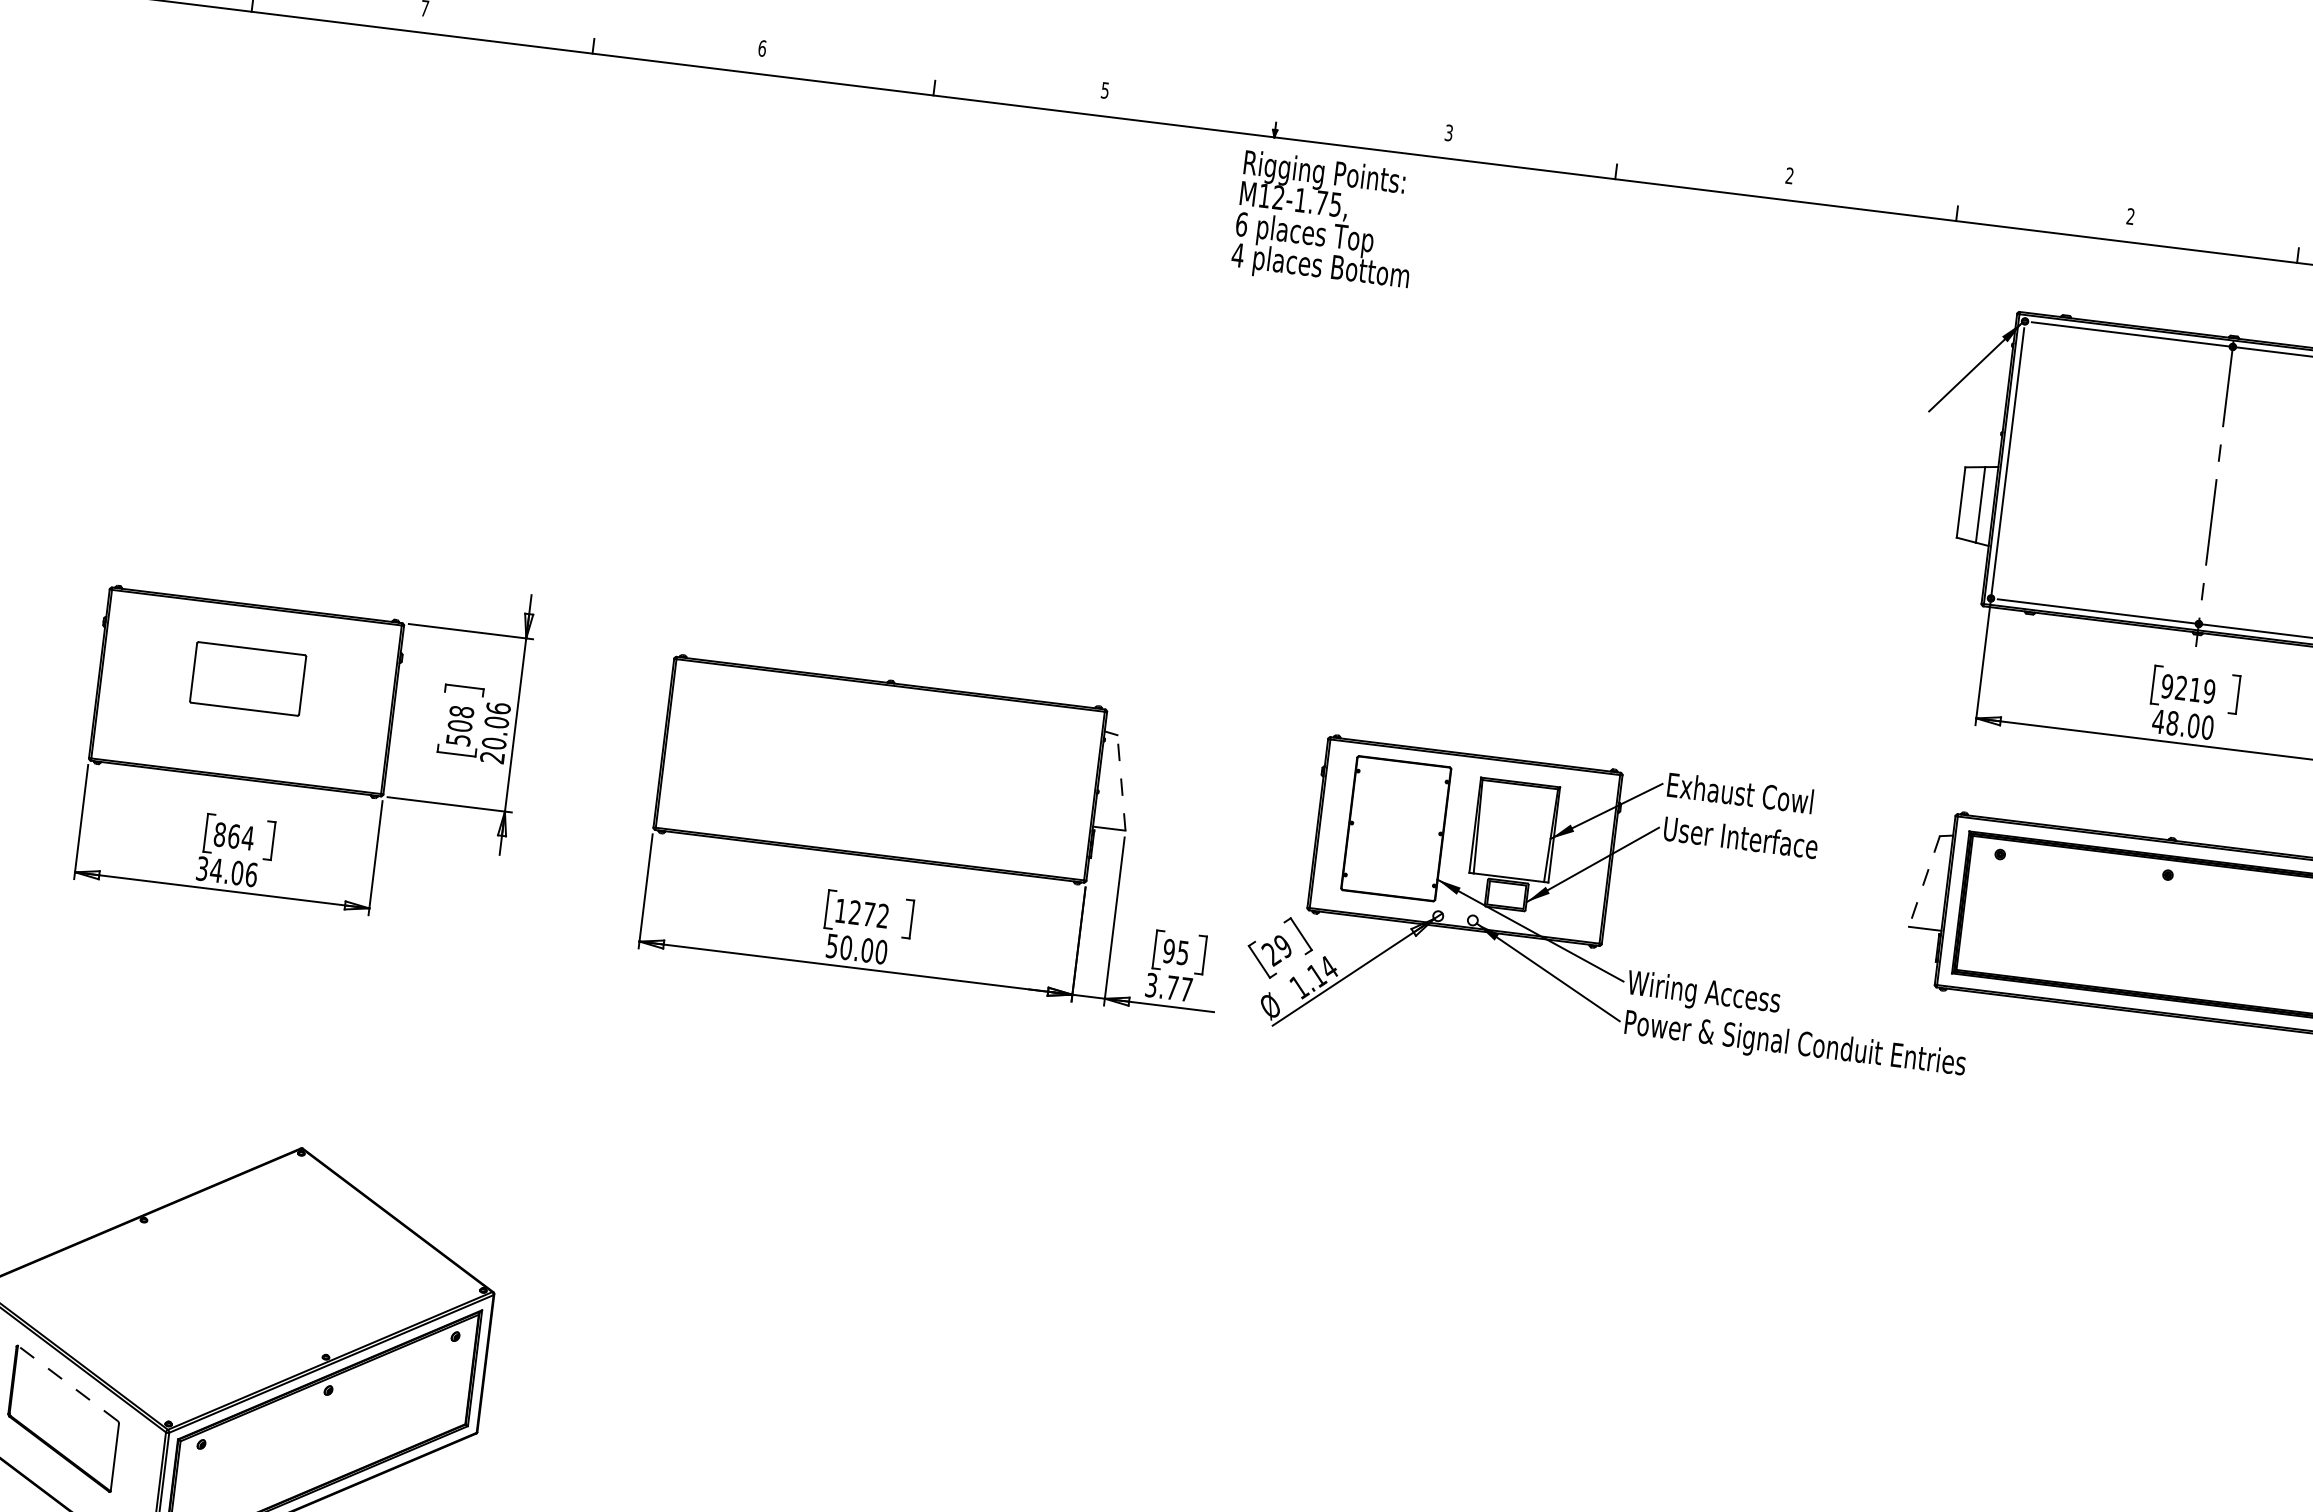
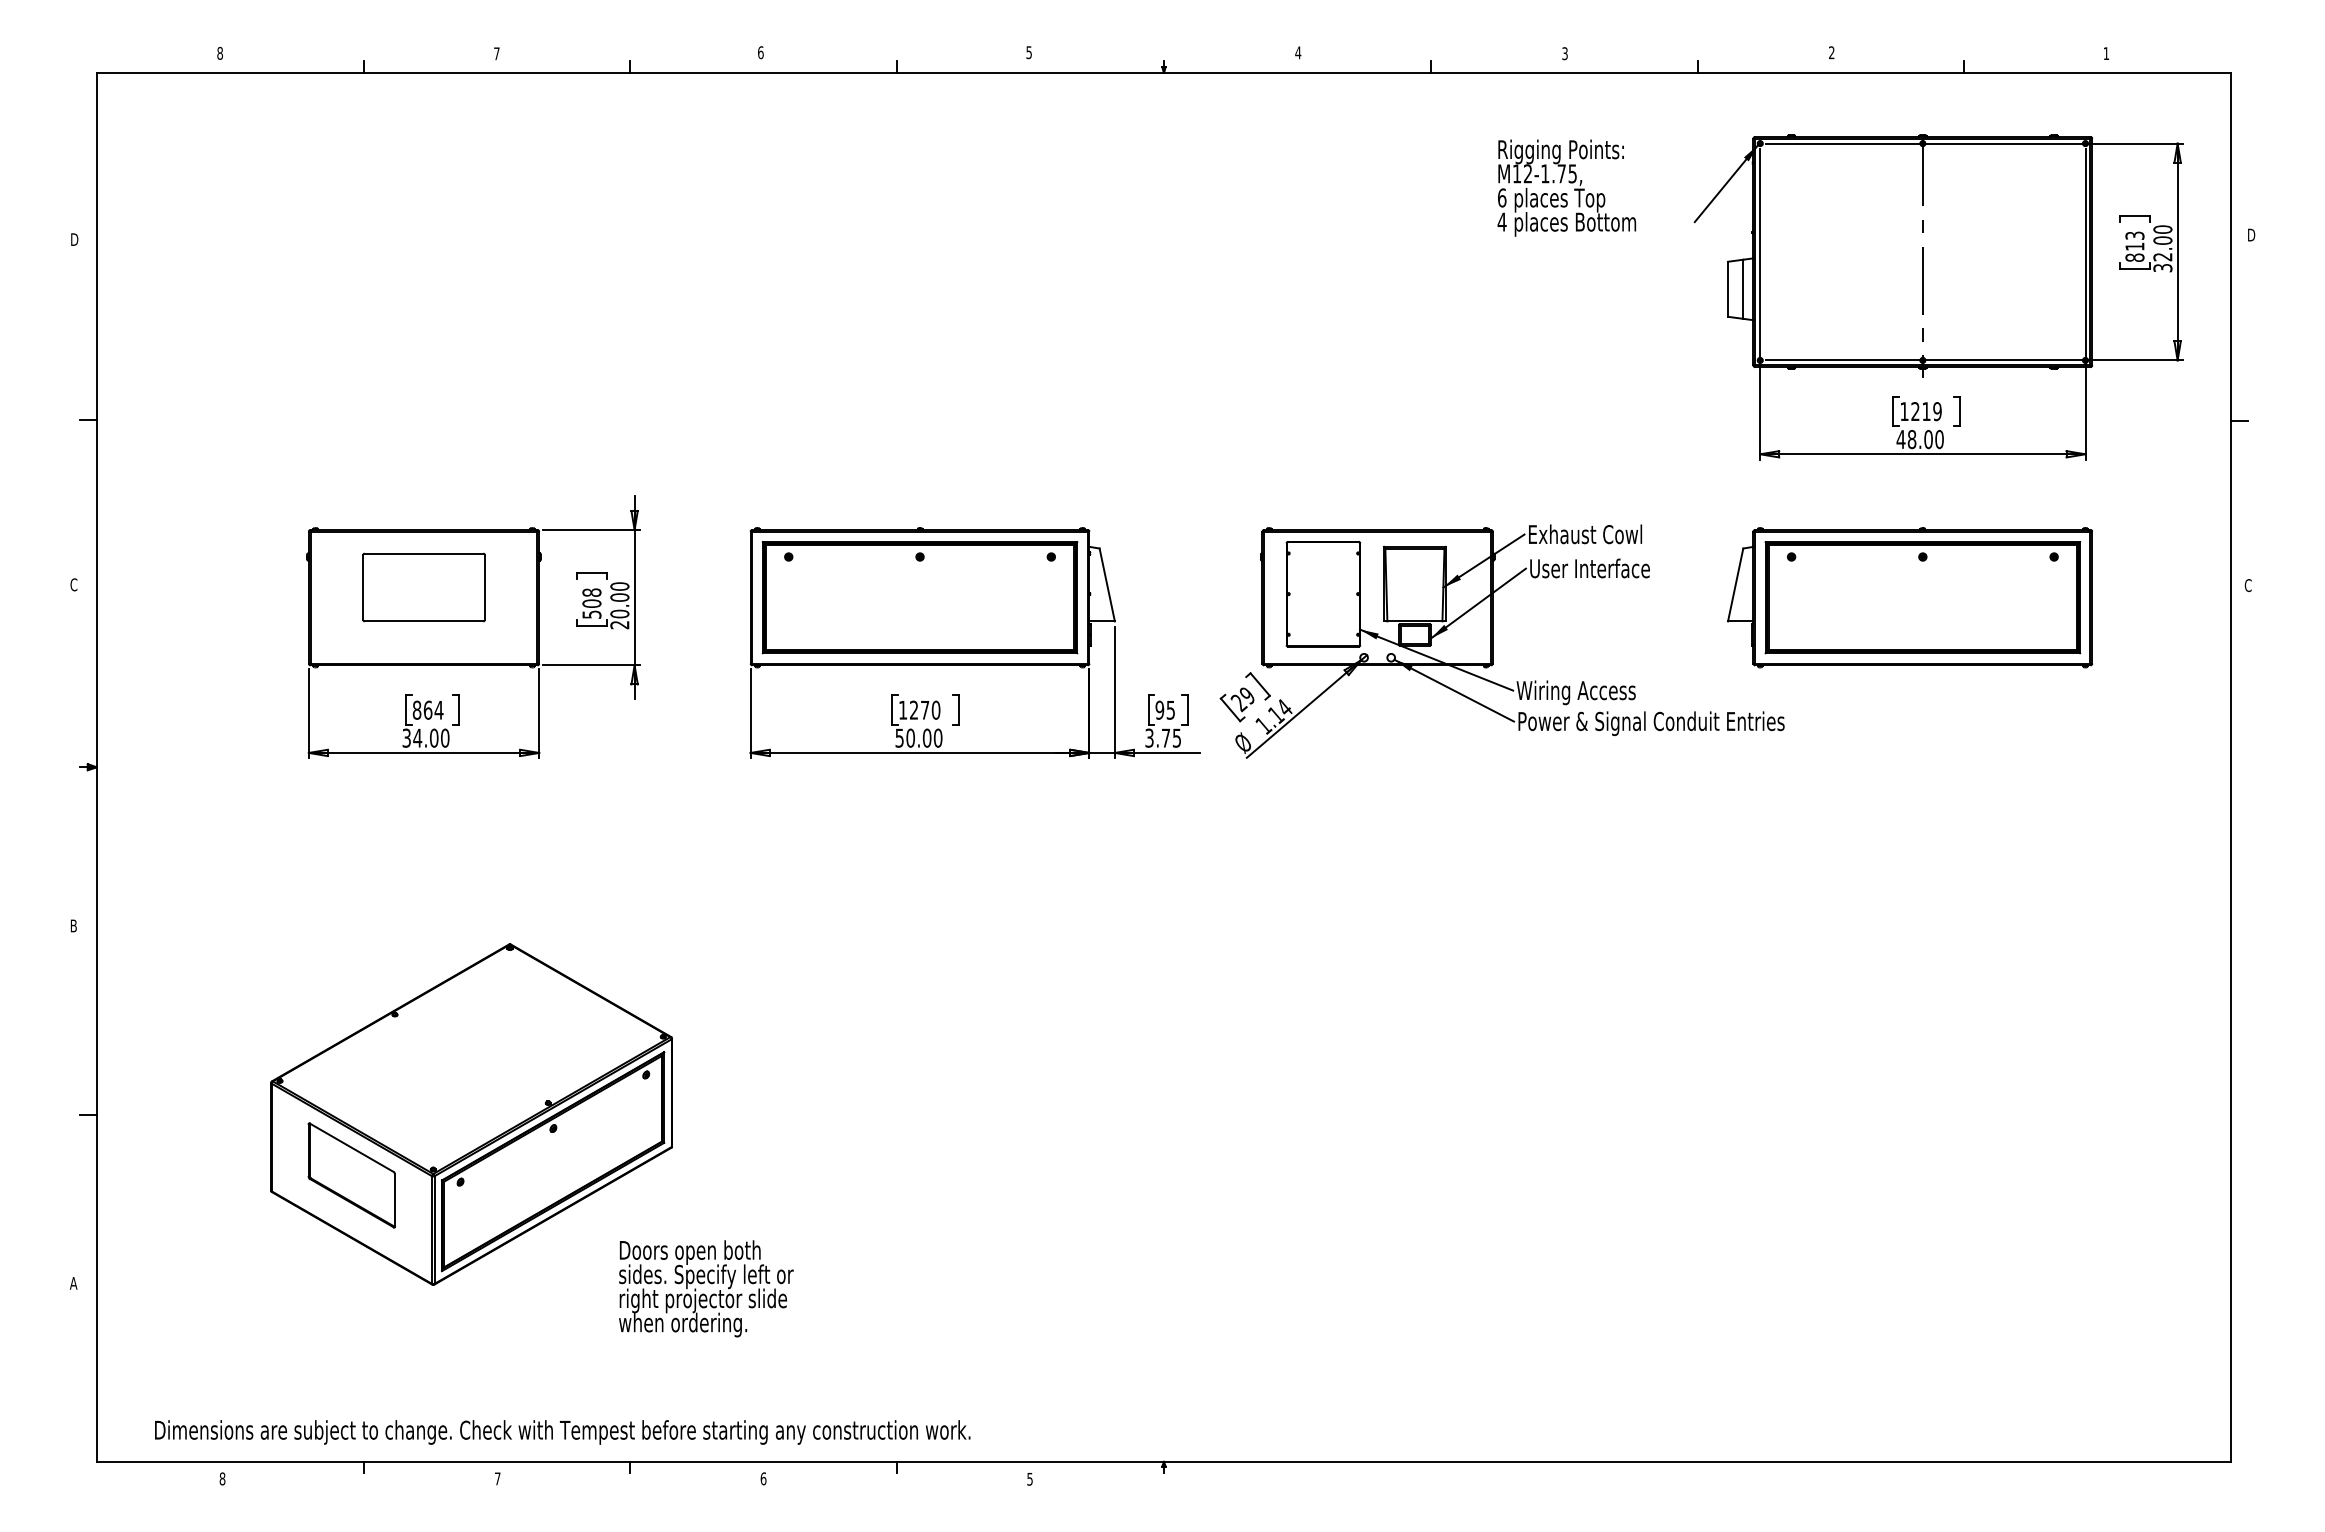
text: (1449, 132) -> (1298, 52), 3 -> 4
text: (1789, 175) -> (1564, 53), 2 -> 3
text: (1325, 221) -> (1566, 187), moved
part: (247, 678) -> (423, 587), size x1.43
text: (2167, 686) -> (1904, 411), 9219 -> 1219
text: (498, 708) -> (619, 586), 20.06 -> 20.00
part: (879, 769) -> (919, 597), added
line: (1121, 782) -> (1107, 584), dashed -> solid
text: (252, 873) -> (445, 737), 34.06 -> 34.00
line: (1924, 882) -> (1735, 585), dashed -> solid
text: (882, 915) -> (935, 709), 1272 -> 1270
text: (1186, 988) -> (1176, 737), 3.77 -> 3.75
line: (67, 1383) -> (351, 1147), dashed -> solid

